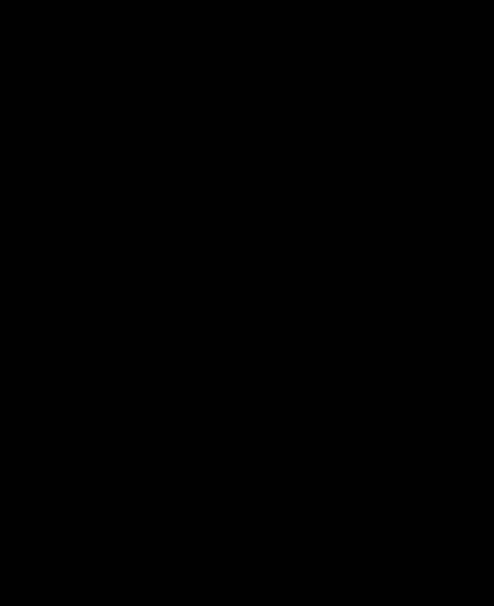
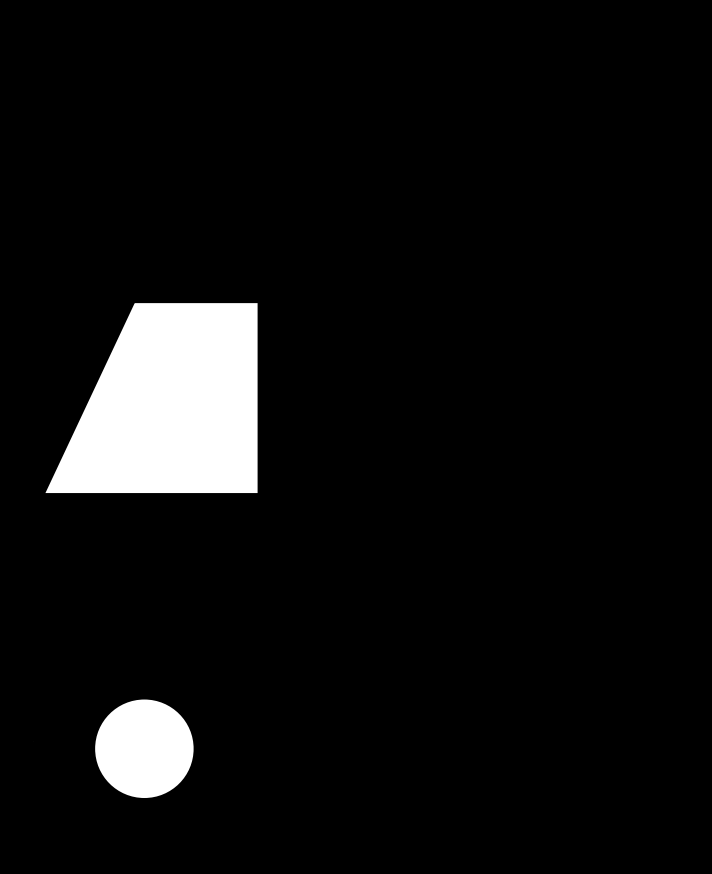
fill: (104, 275) -> (150, 397), removed
fill: (100, 519) -> (144, 749), removed

